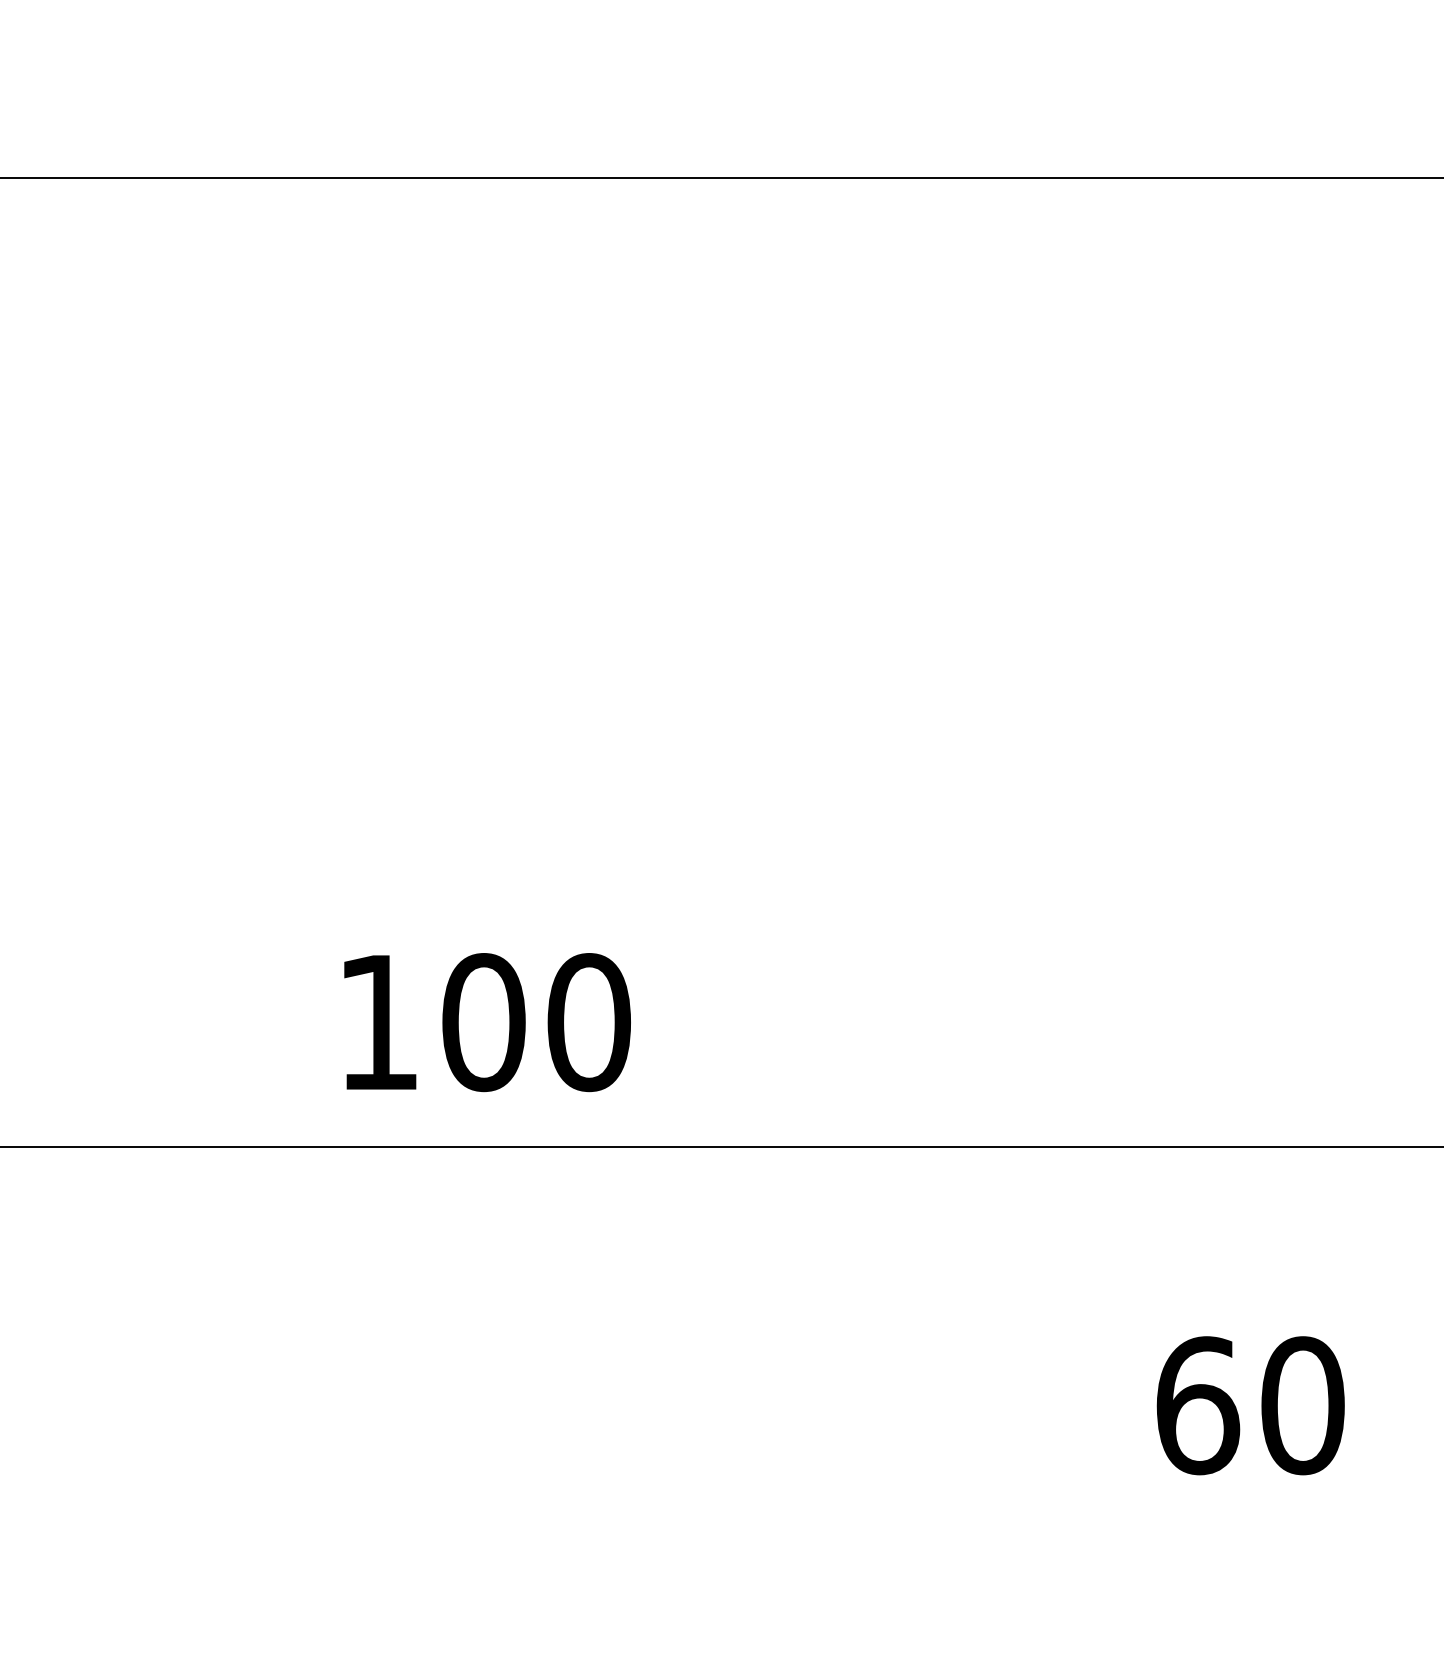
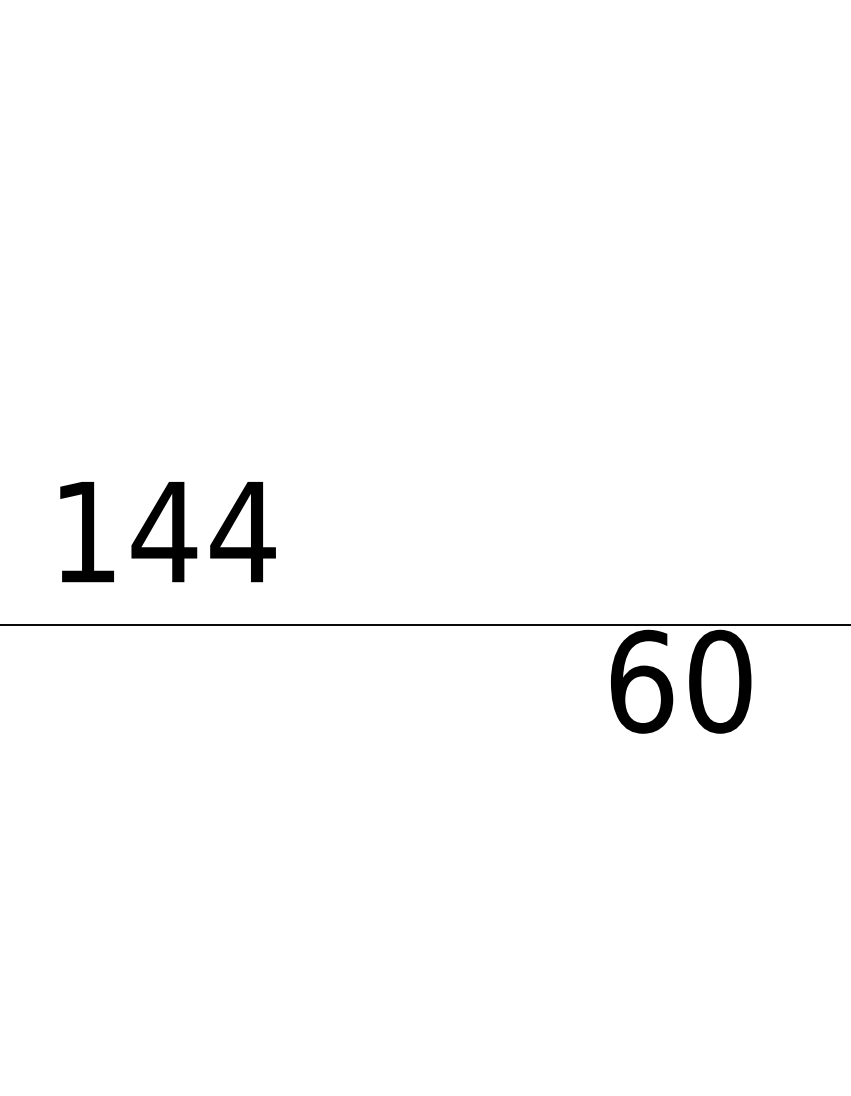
text: (535, 1022) -> (203, 532), 100 -> 144
text: (1250, 1405) -> (680, 681), moved

